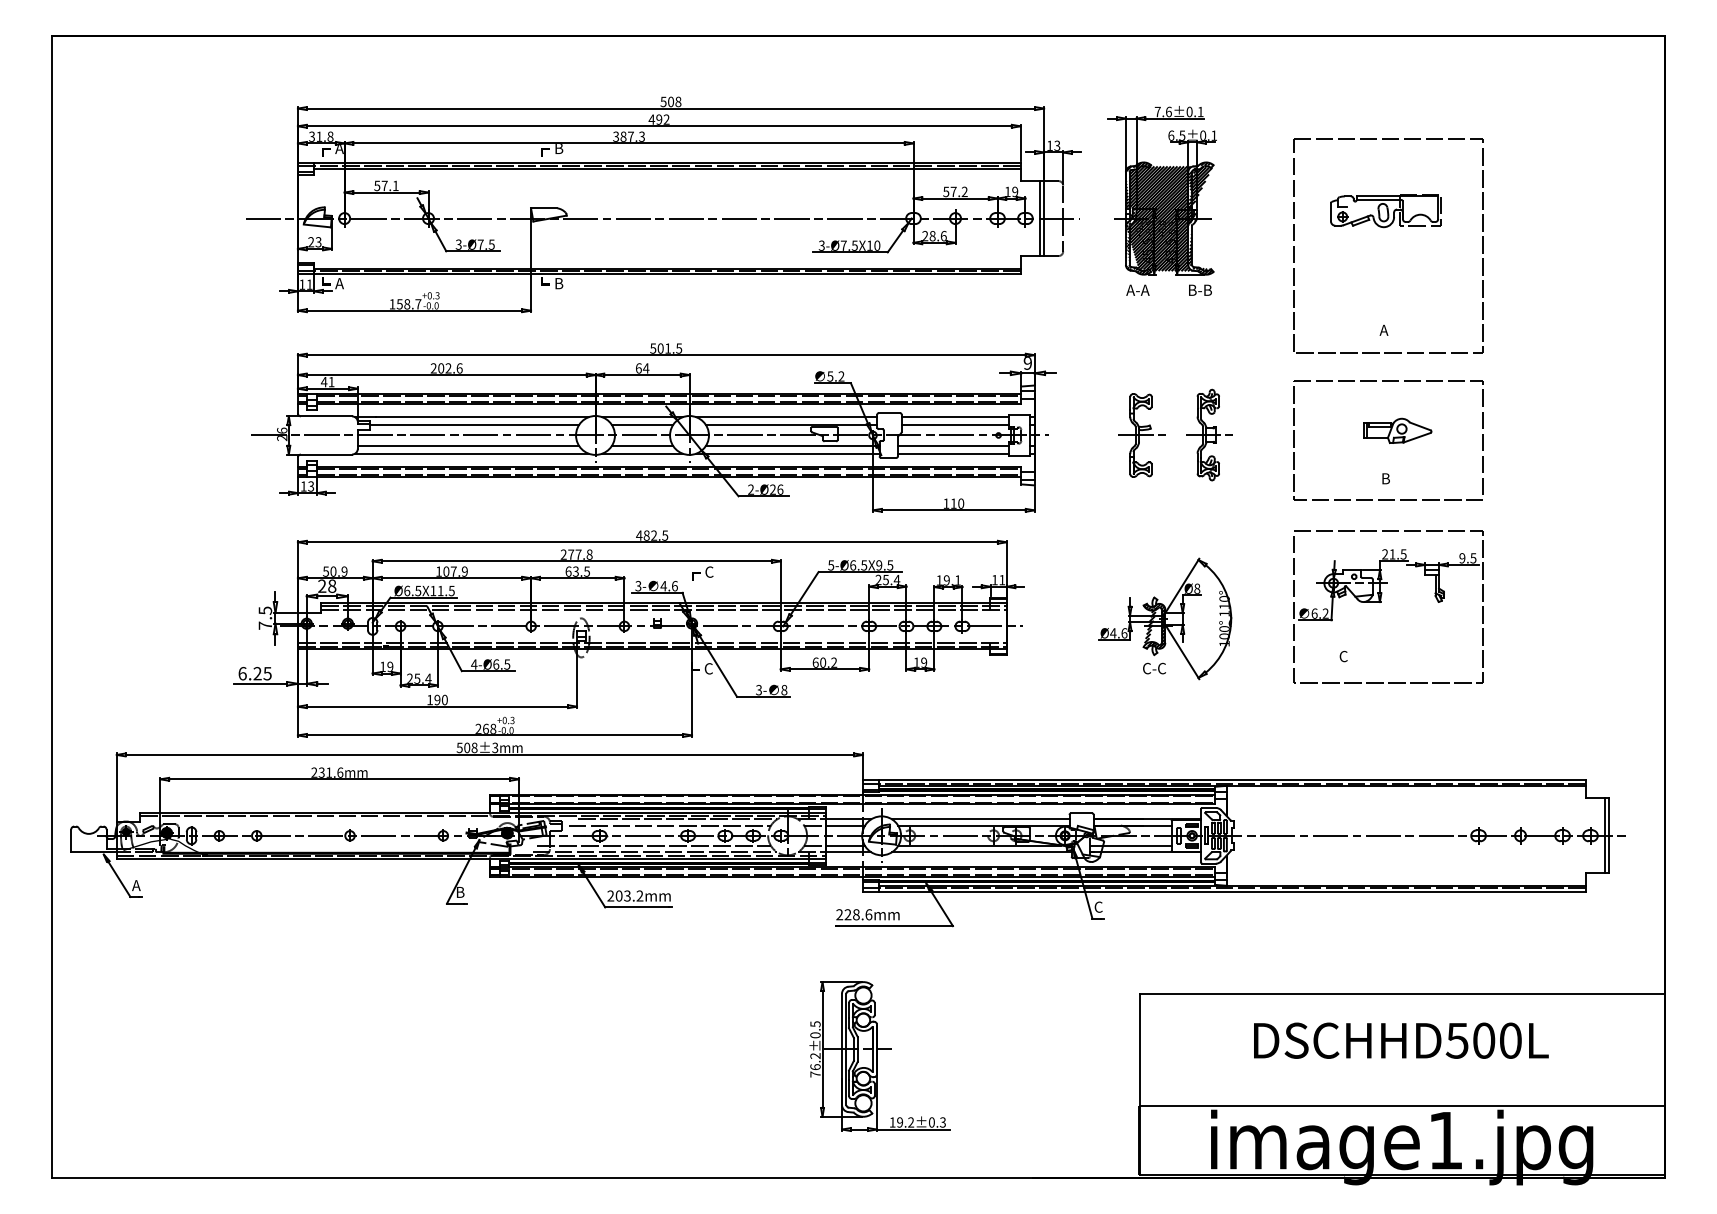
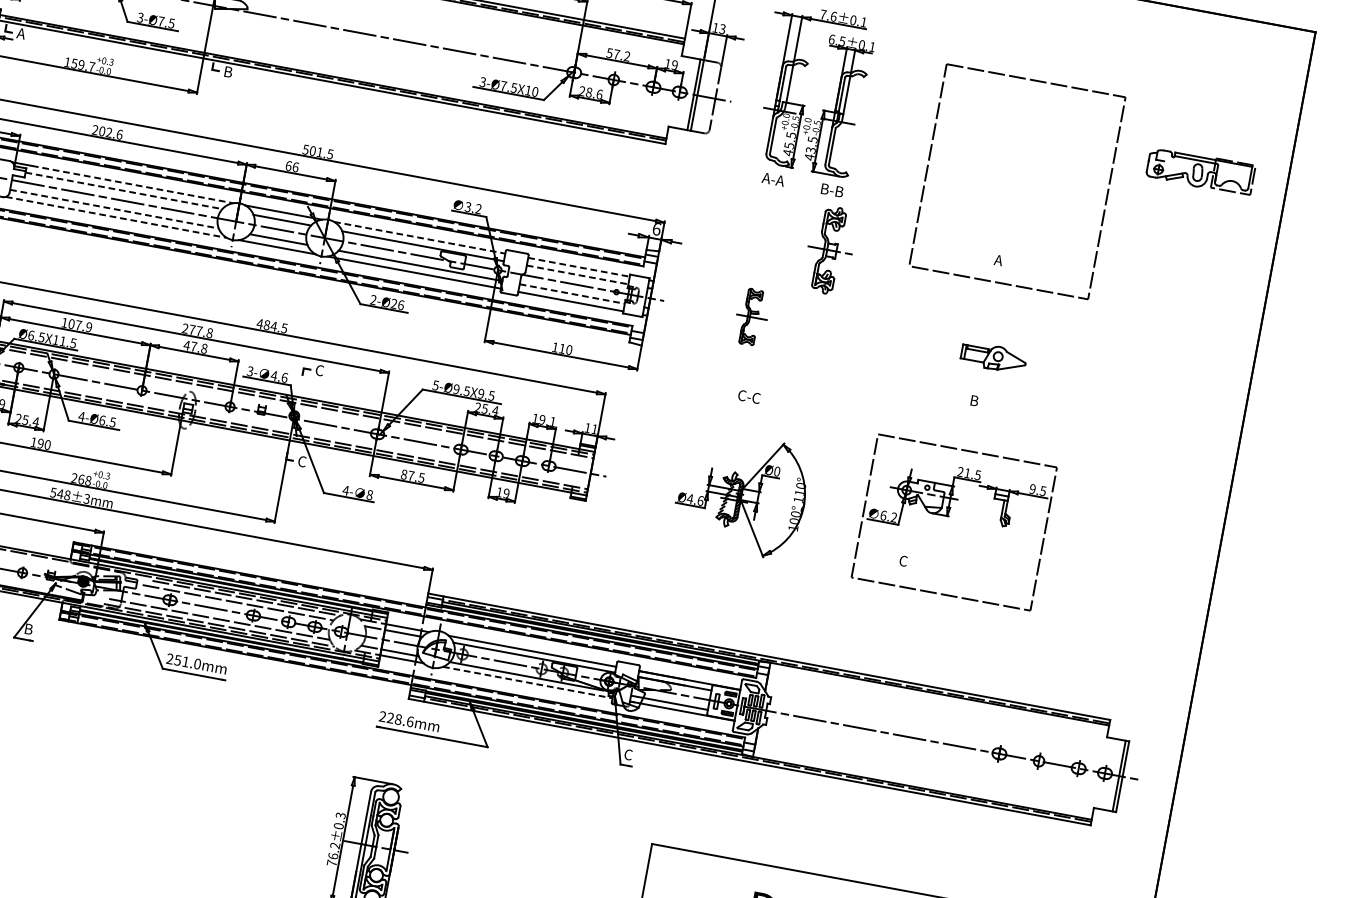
part: (1385, 211) -> (1199, 171), moved
hatch: (1168, 218) -> (814, 117), removed
text: (407, 304) -> (81, 65), 158.7 -> 159.7
text: (1027, 363) -> (656, 229), 9 -> 6
text: (645, 368) -> (295, 167), 64 -> 66
text: (830, 375) -> (468, 206), 5.2 -> 3.2
part: (1388, 381) -> (993, 309), removed
line: (482, 417) -> (132, 184), solid -> dashed
line: (786, 417) -> (419, 238), solid -> dashed
line: (955, 417) -> (579, 267), solid -> dashed
line: (475, 425) -> (124, 191), solid -> dashed
line: (955, 425) -> (577, 275), solid -> dashed
part: (1209, 434) -> (830, 249), moved
part: (1141, 435) -> (751, 317), size x0.7
line: (468, 445) -> (114, 208), solid -> dashed
line: (953, 445) -> (572, 293), solid -> dashed
line: (472, 453) -> (116, 217), solid -> dashed
text: (653, 535) -> (273, 326), 482.5 -> 484.5
text: (853, 565) -> (456, 389), 5-Ø6.5X9.5 -> 5-Ø9.5X9.5
text: (577, 571) -> (195, 346), 63.5 -> 47.8
text: (1197, 588) -> (777, 471), Ø8 -> Ø0
text: (824, 662) -> (412, 475), 60.2 -> 87.5
text: (1154, 668) -> (749, 396), moved
text: (758, 689) -> (345, 489), 3- -> 4-
text: (466, 747) -> (59, 493), 508 -> 548
line: (981, 852) -> (527, 682), solid -> dashed
text: (629, 895) -> (187, 661), 203.2mm -> 251.0mm
text: (813, 1023) -> (339, 814), 0.5 -> 0.3

